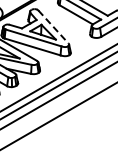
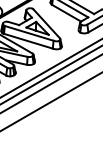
line: (53, 27) -> (46, 24), dashed -> solid

